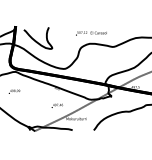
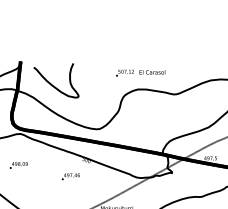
text: (56, 105) -> (69, 176), moved

